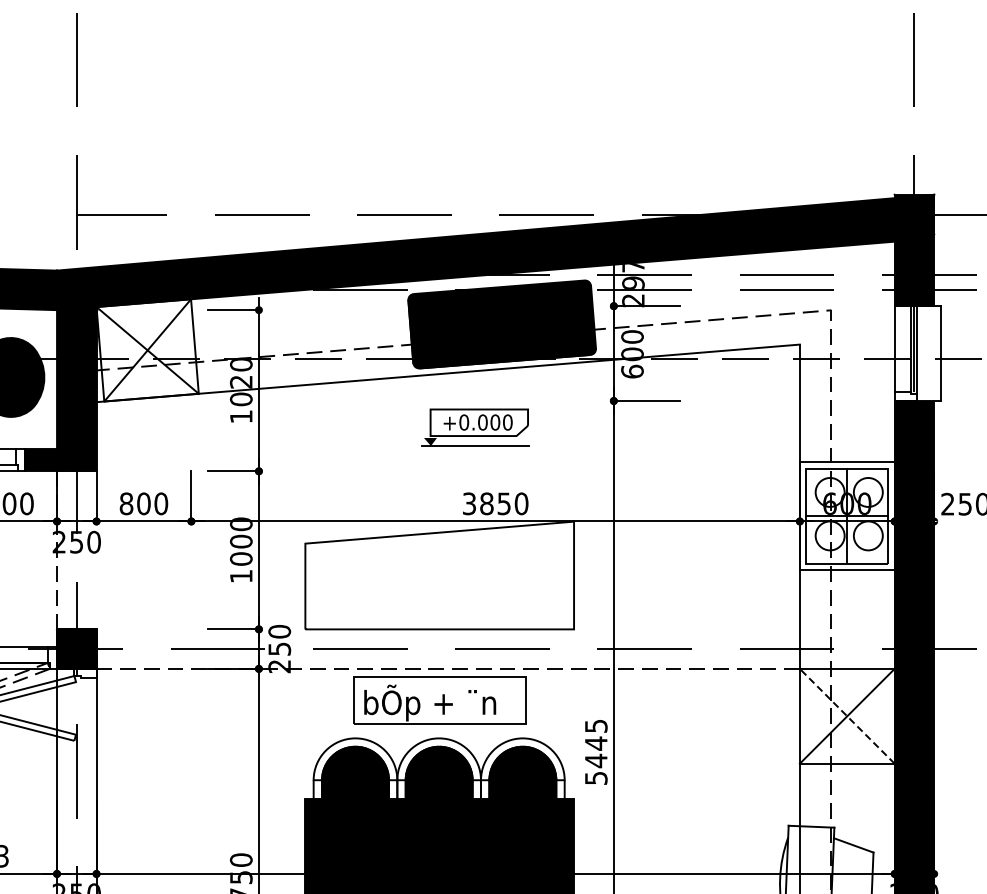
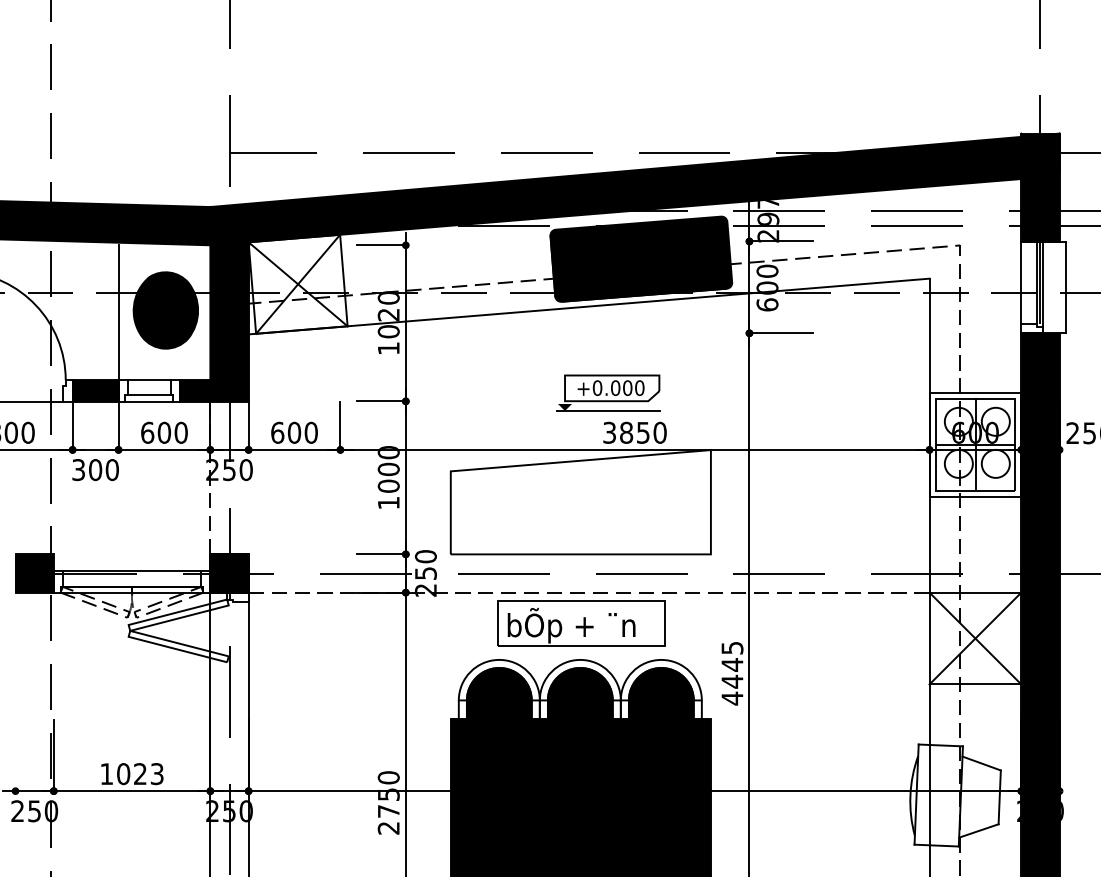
part: (475, 427) -> (608, 392), moved
text: (126, 503) -> (277, 432), 800 -> 600
line: (847, 716) -> (975, 638), dashed -> solid
text: (596, 778) -> (732, 698), 5445 -> 4445

